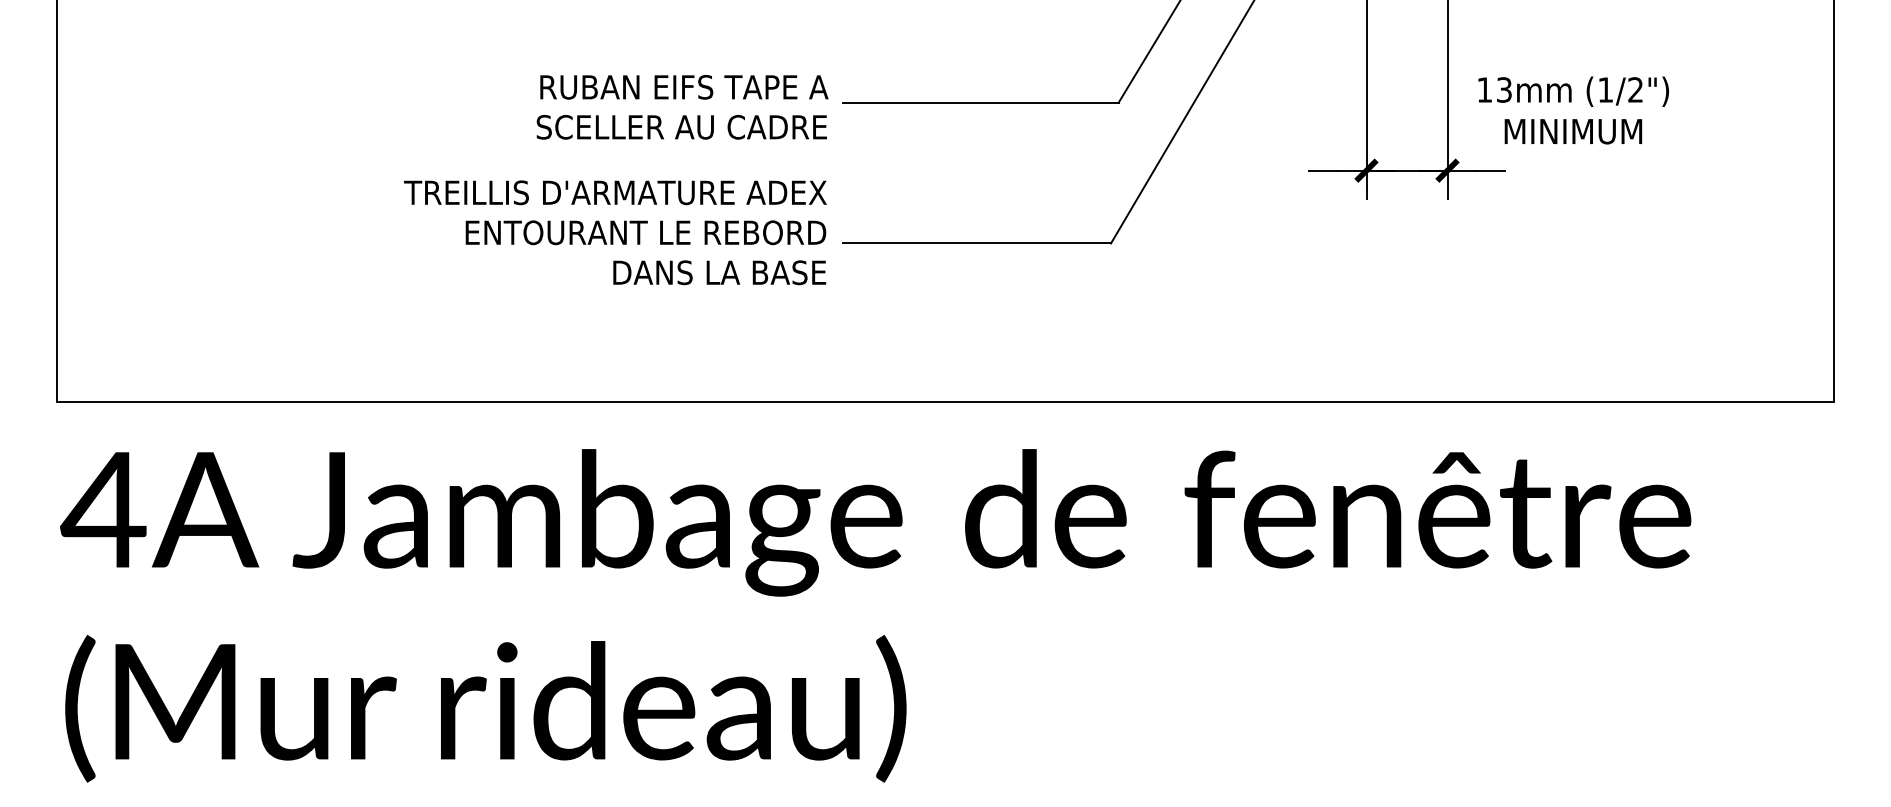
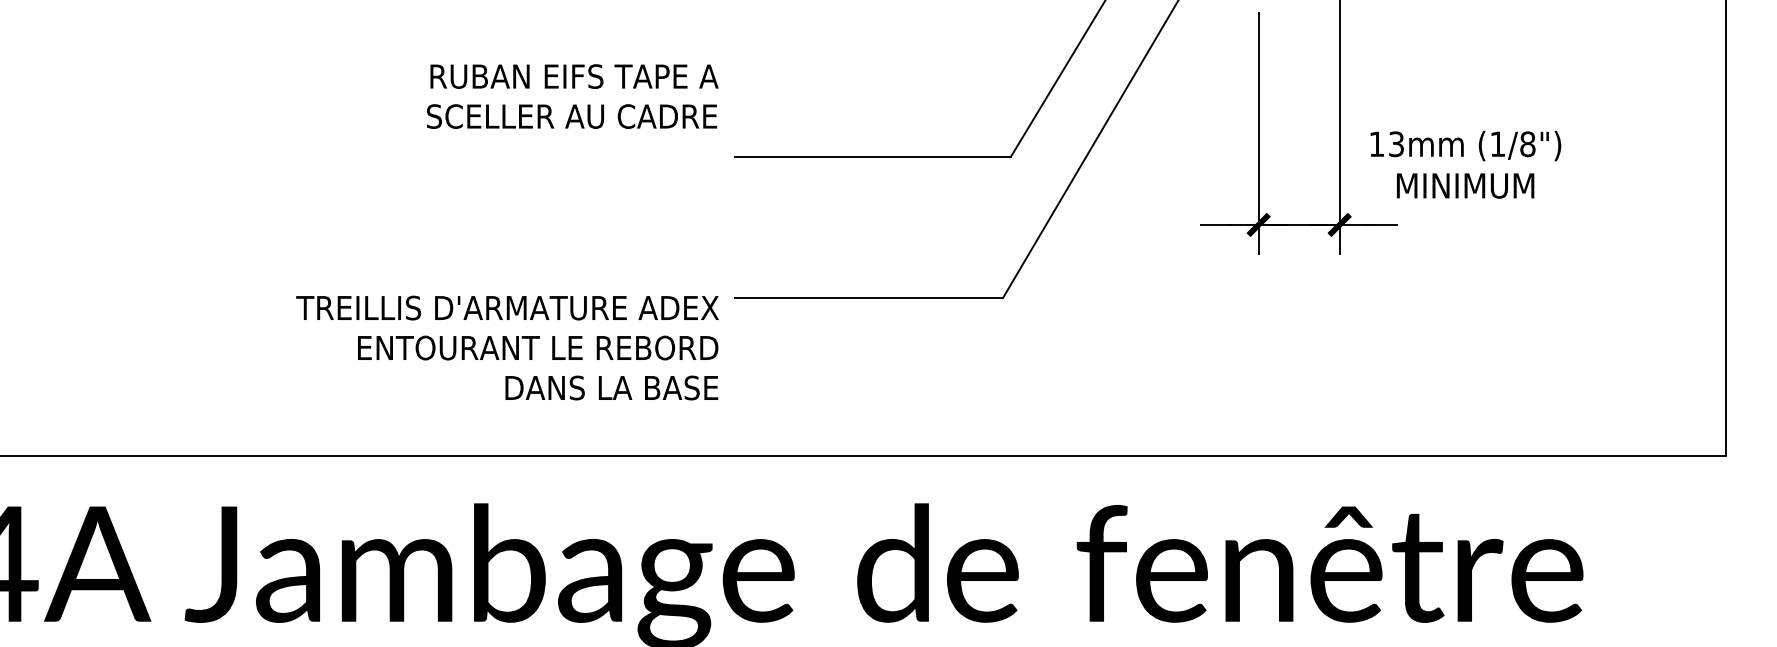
text: (1635, 89) -> (1527, 143), (1/2") -> (1/8")
text: (682, 107) -> (572, 96), moved
text: (615, 232) -> (507, 347), moved

